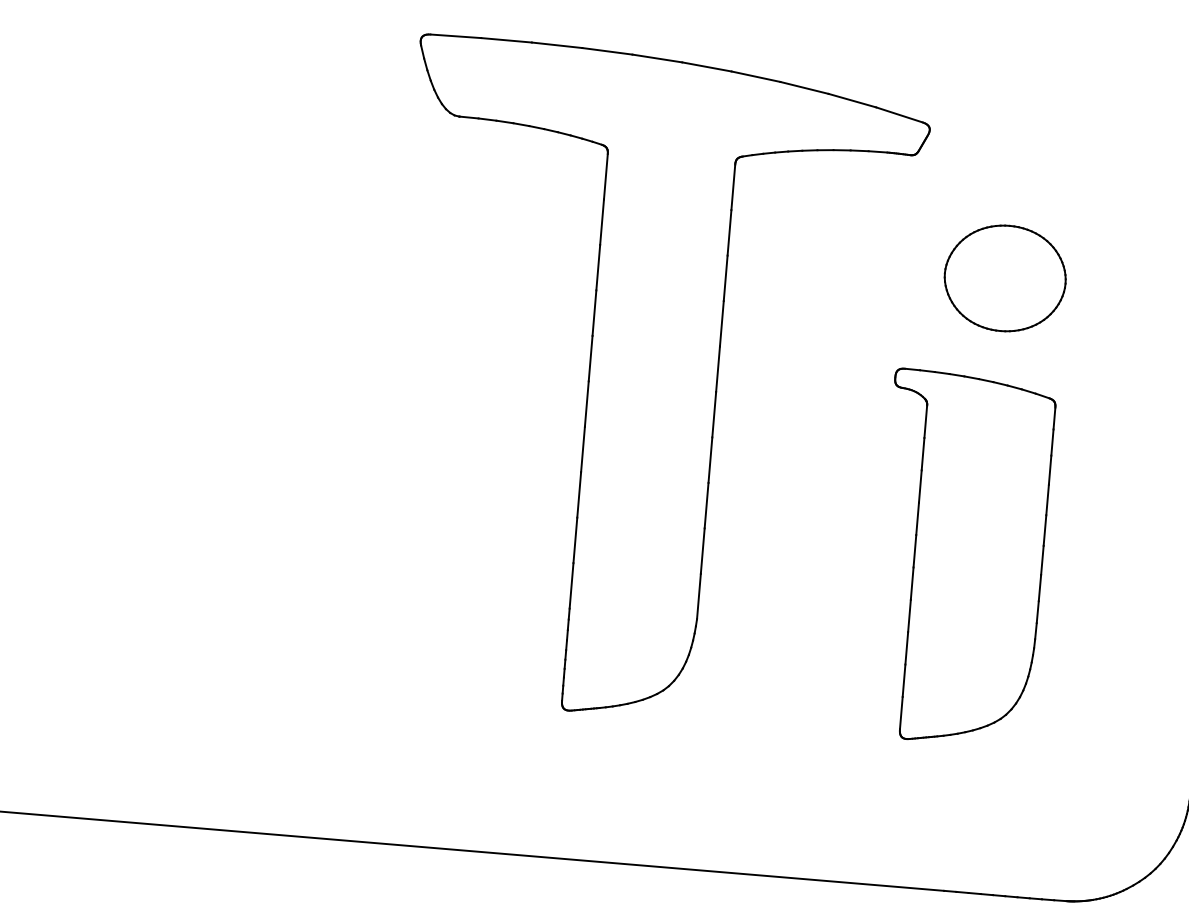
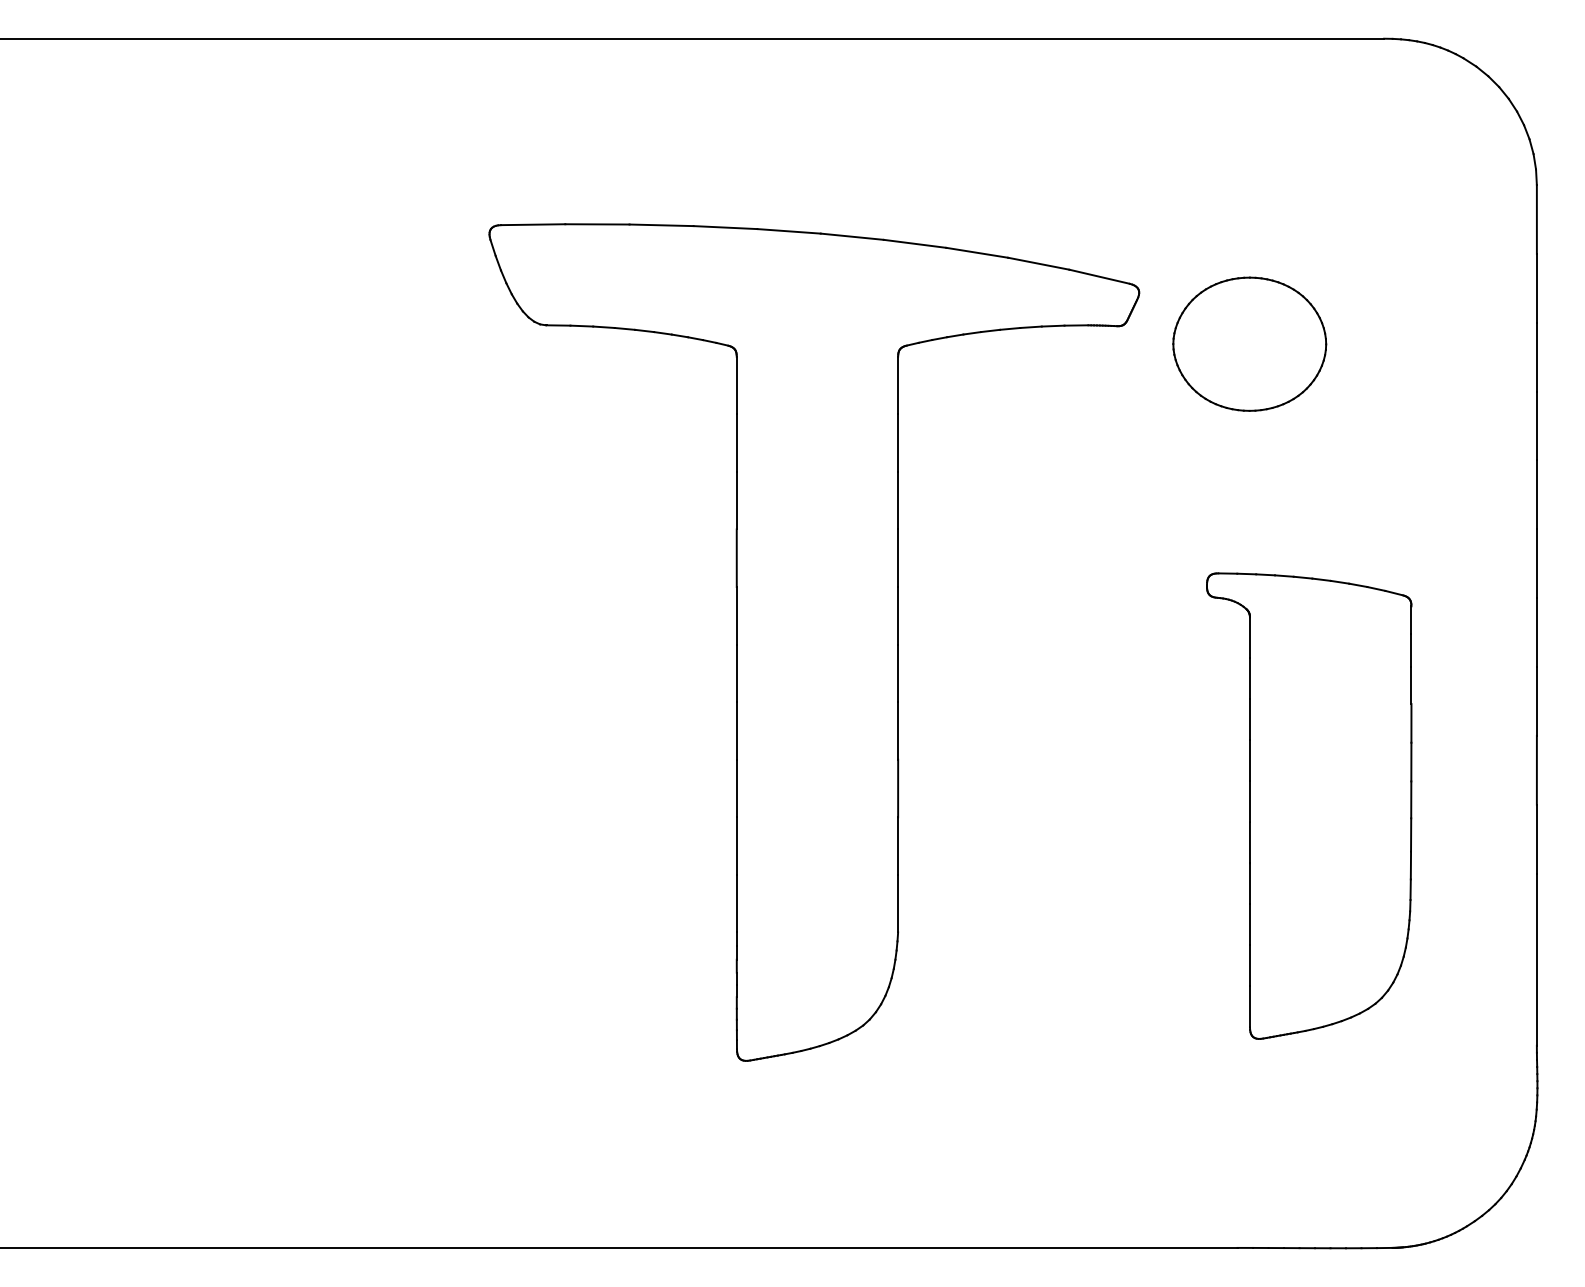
part: (1005, 277) -> (1249, 343), moved
part: (961, 558) -> (1309, 805), moved

